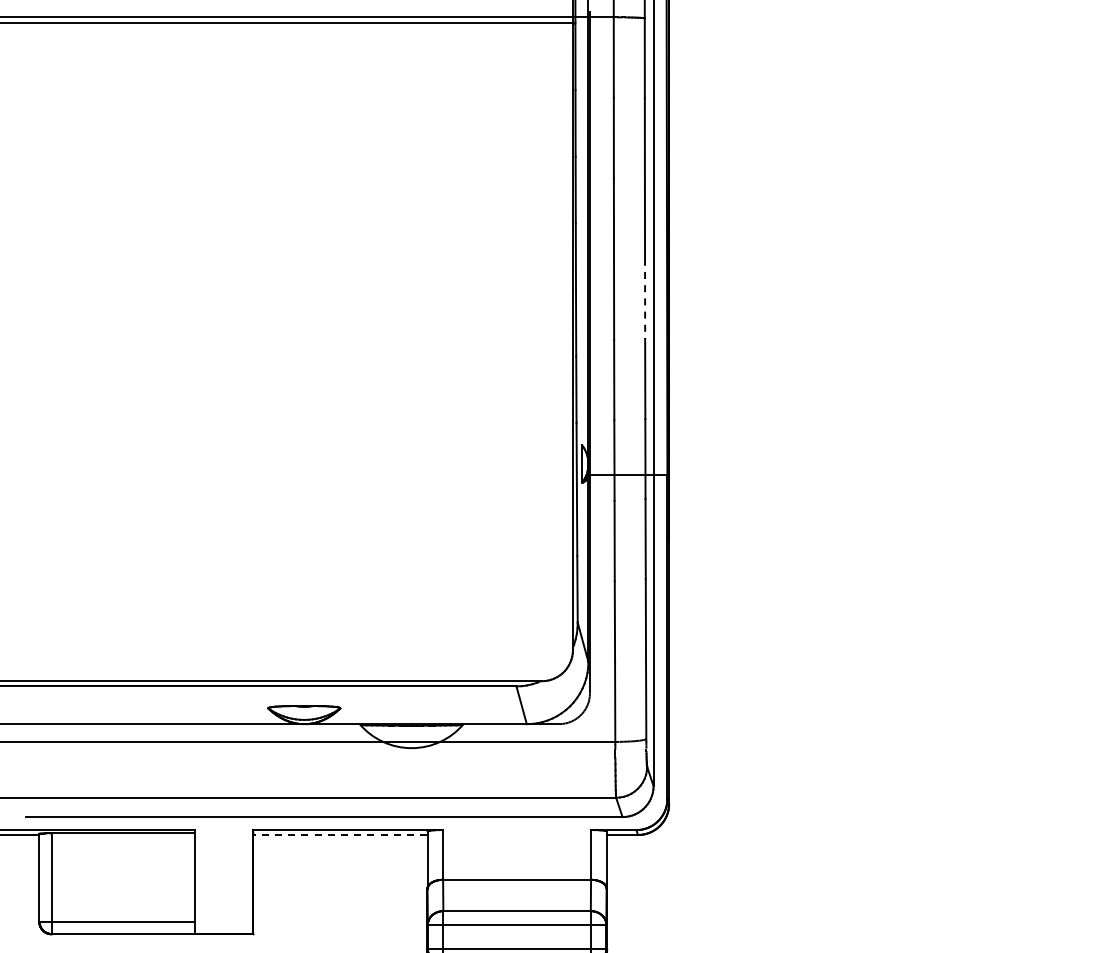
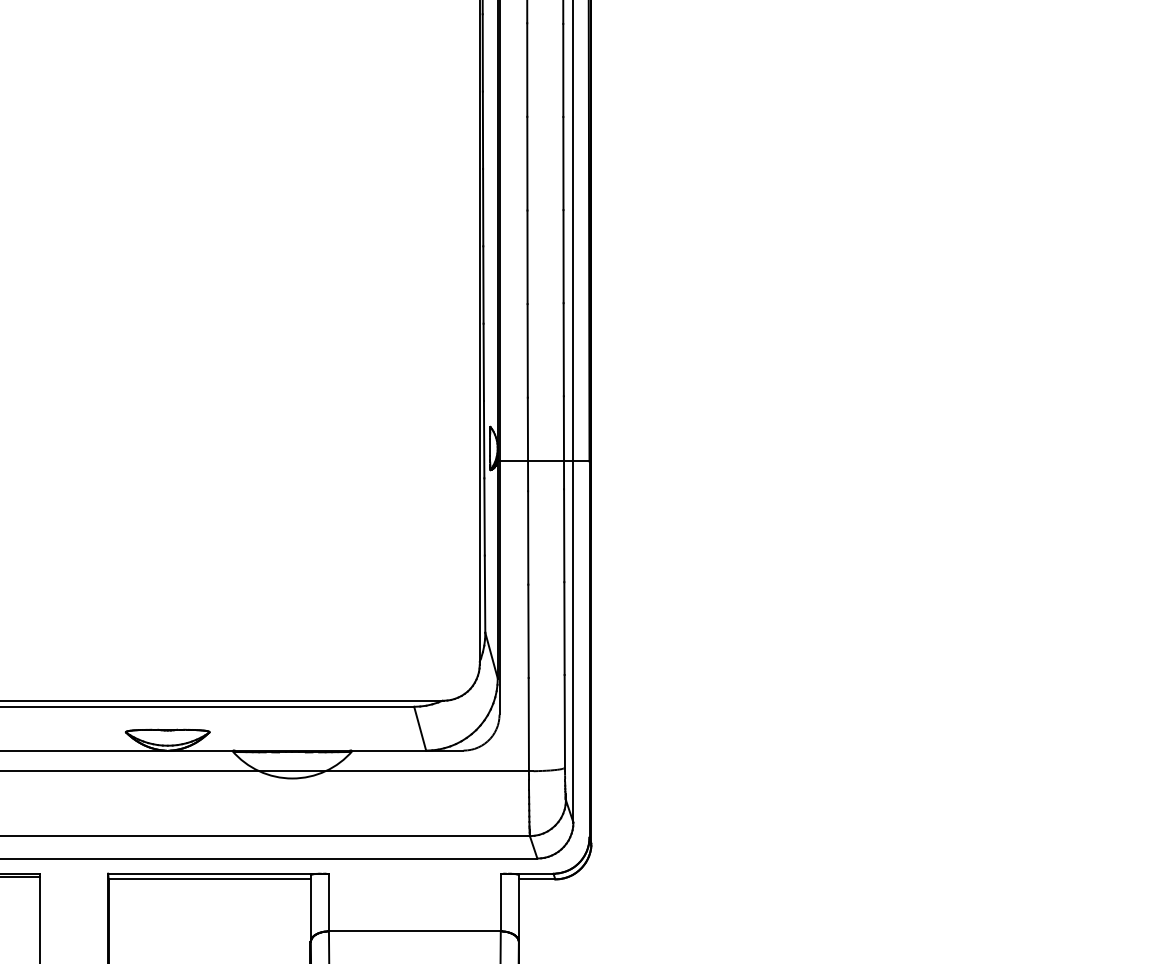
line: (645, 299) -> (564, 257), dashed -> solid
line: (340, 835) -> (209, 879), dashed -> solid

